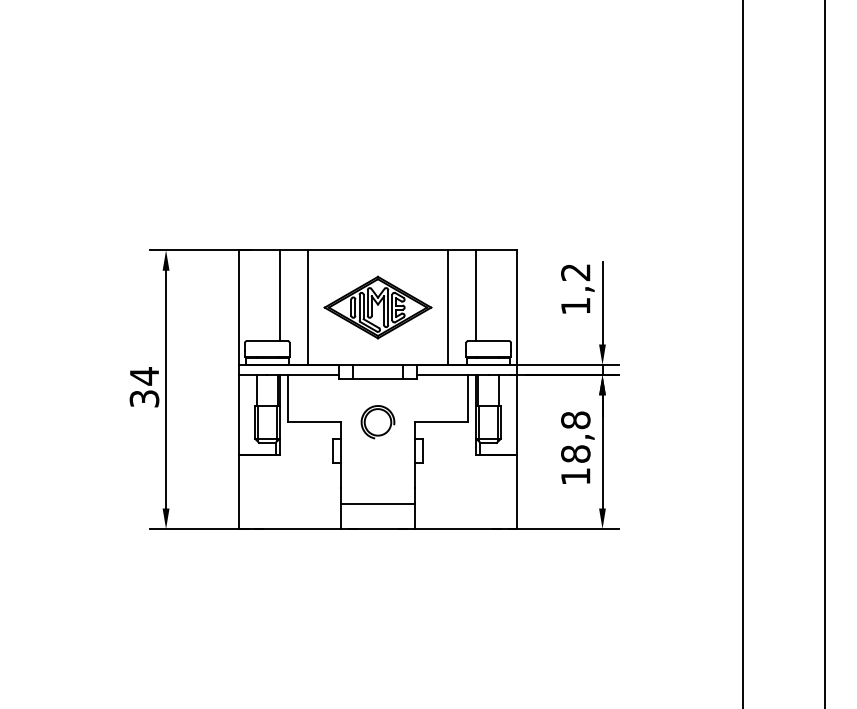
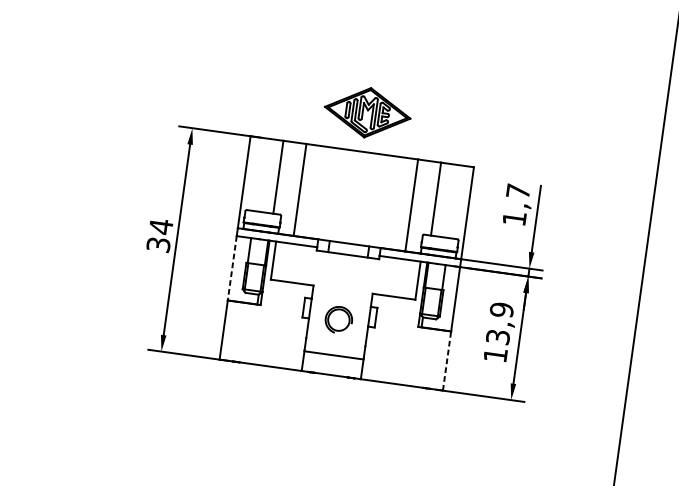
text: (575, 272) -> (518, 191), 1,2 -> 1,7
part: (377, 307) -> (367, 112), moved
line: (238, 415) -> (232, 268), solid -> dashed
part: (377, 422) -> (338, 320), moved
text: (575, 436) -> (499, 322), 18,8 -> 13,9
line: (517, 492) -> (447, 361), solid -> dashed

